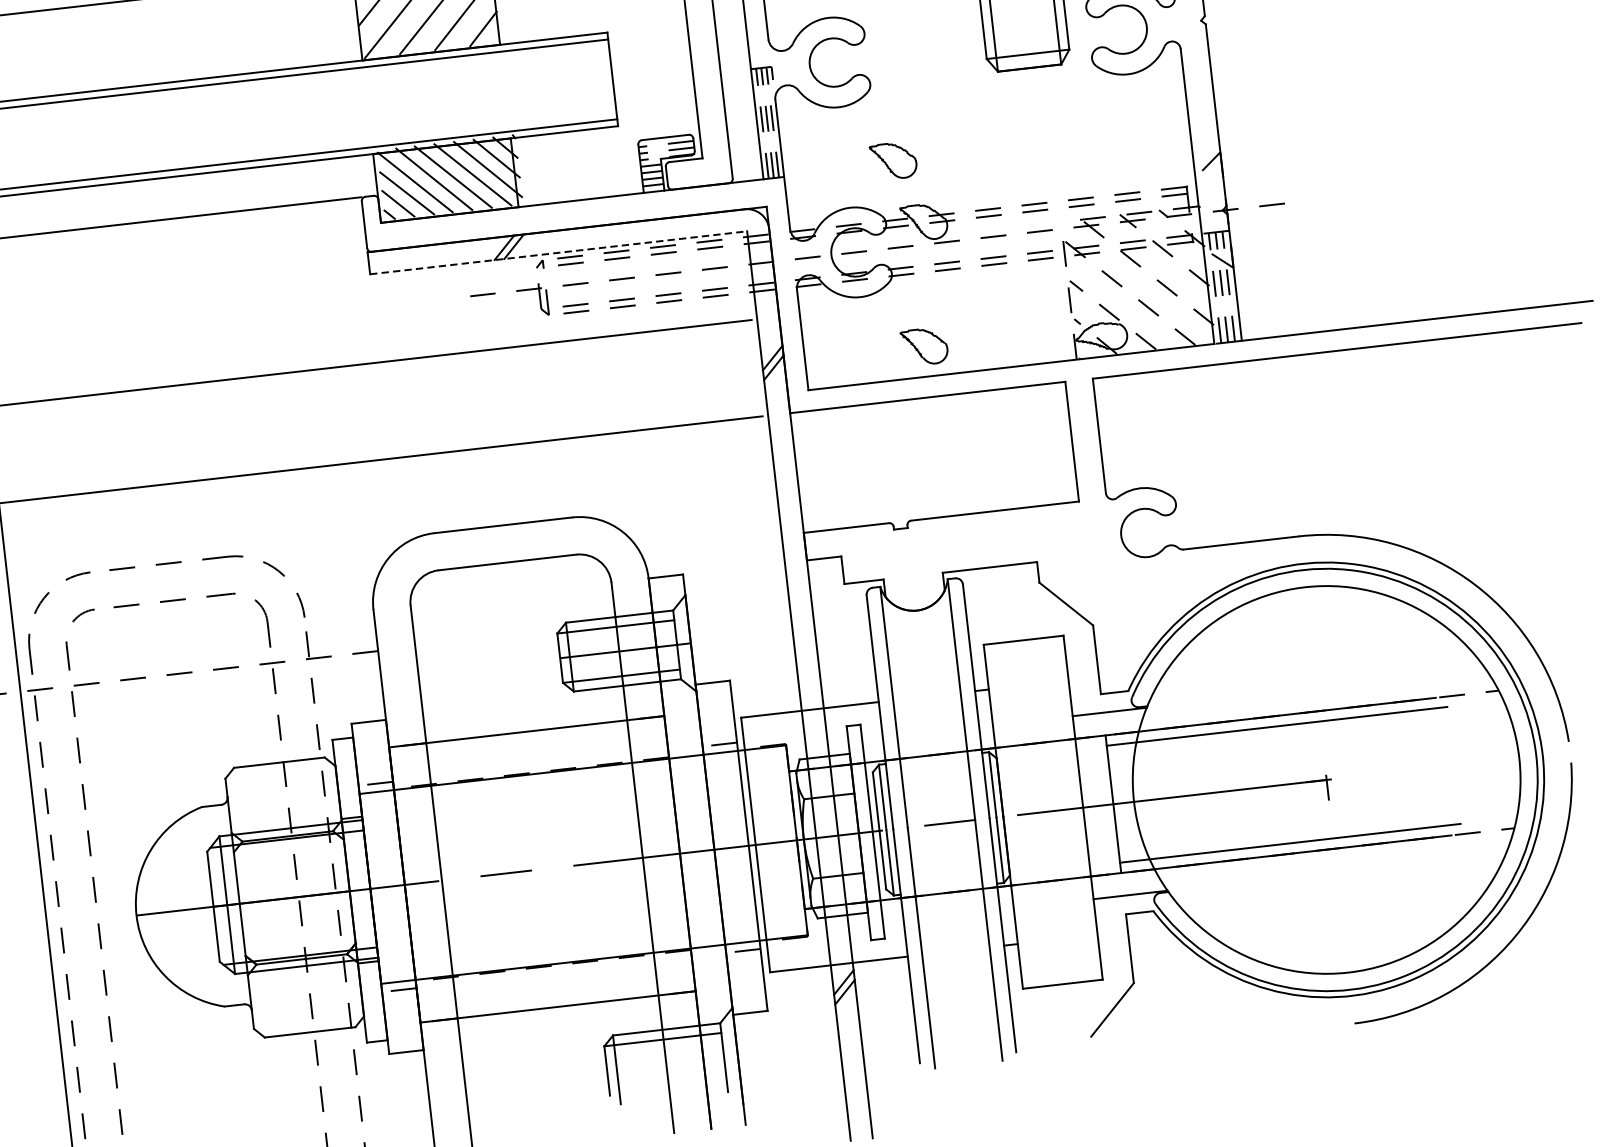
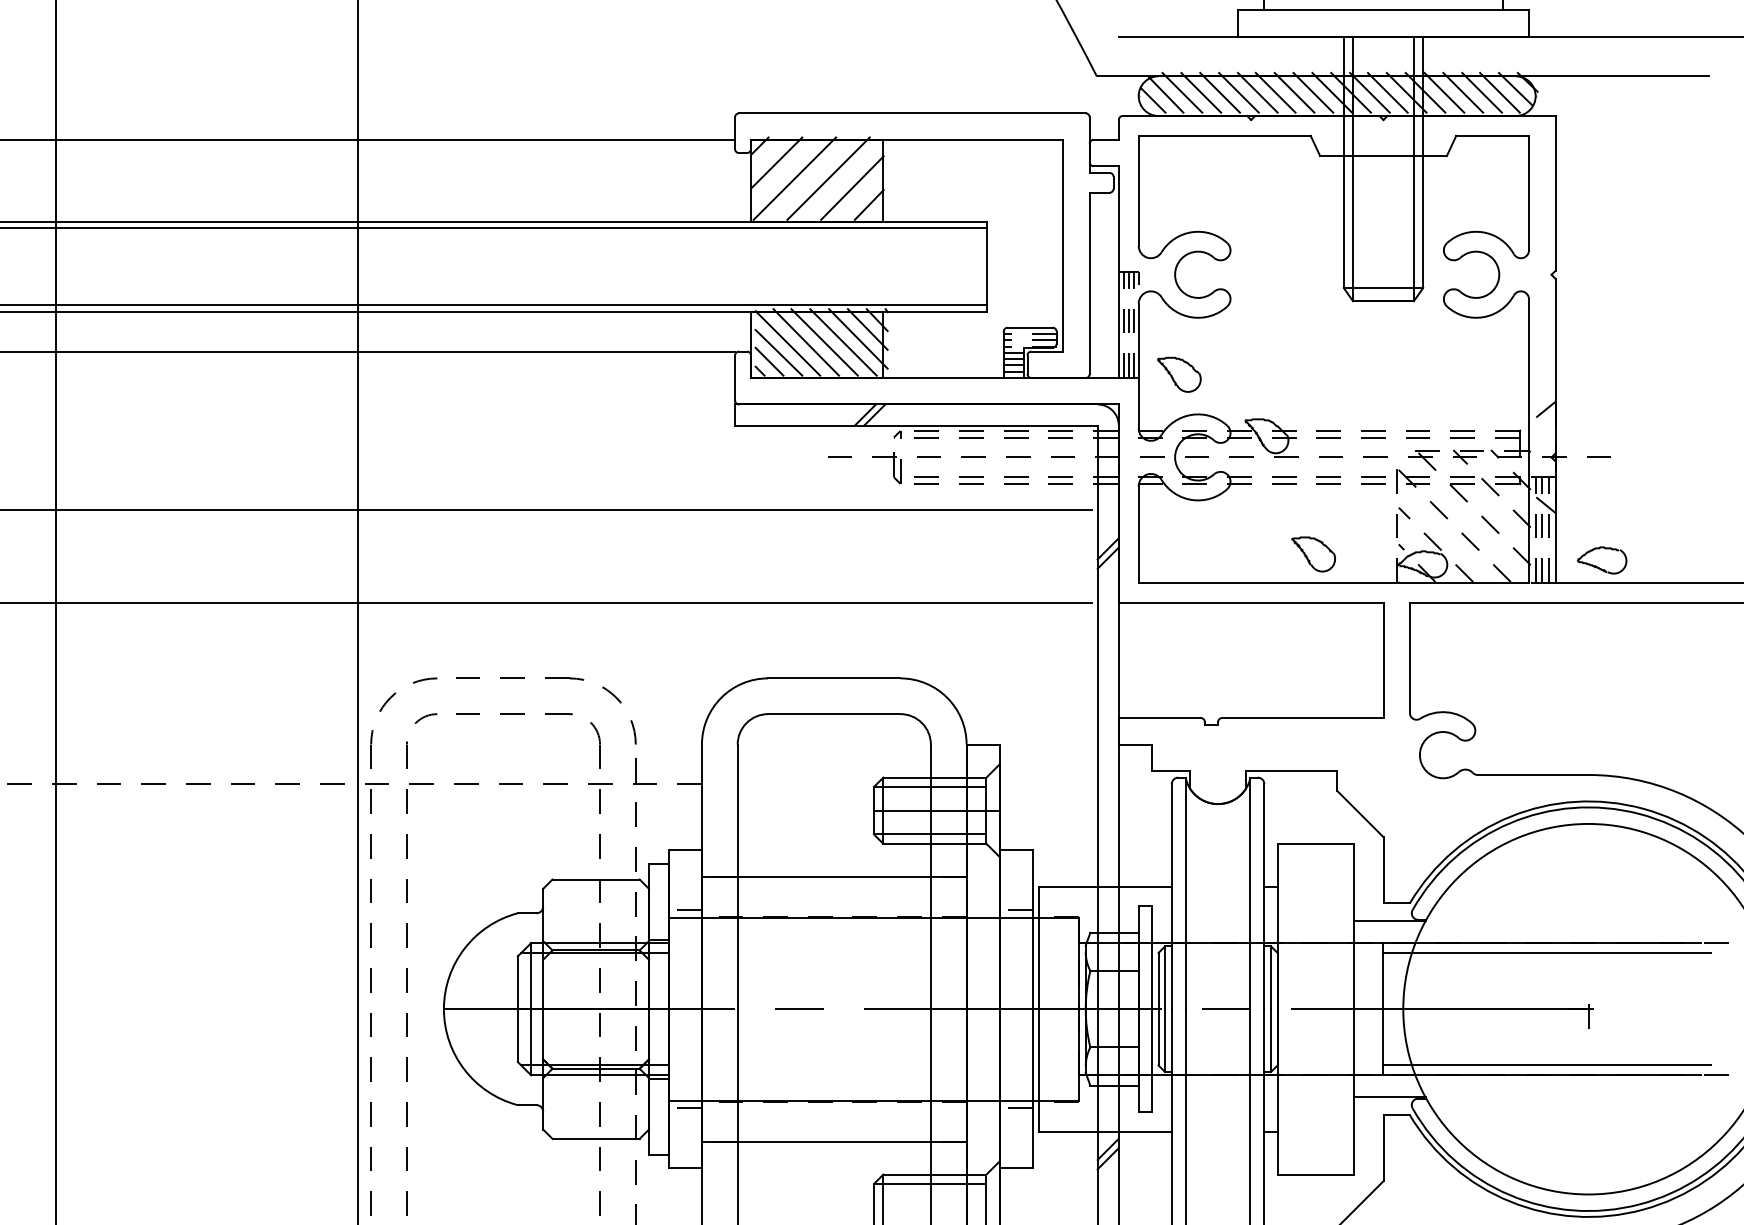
part: (893, 160) -> (1179, 374), moved
line: (558, 252) -> (916, 425), dashed -> solid
part: (1288, 311) -> (1602, 560), added
part: (924, 346) -> (1313, 554), moved

